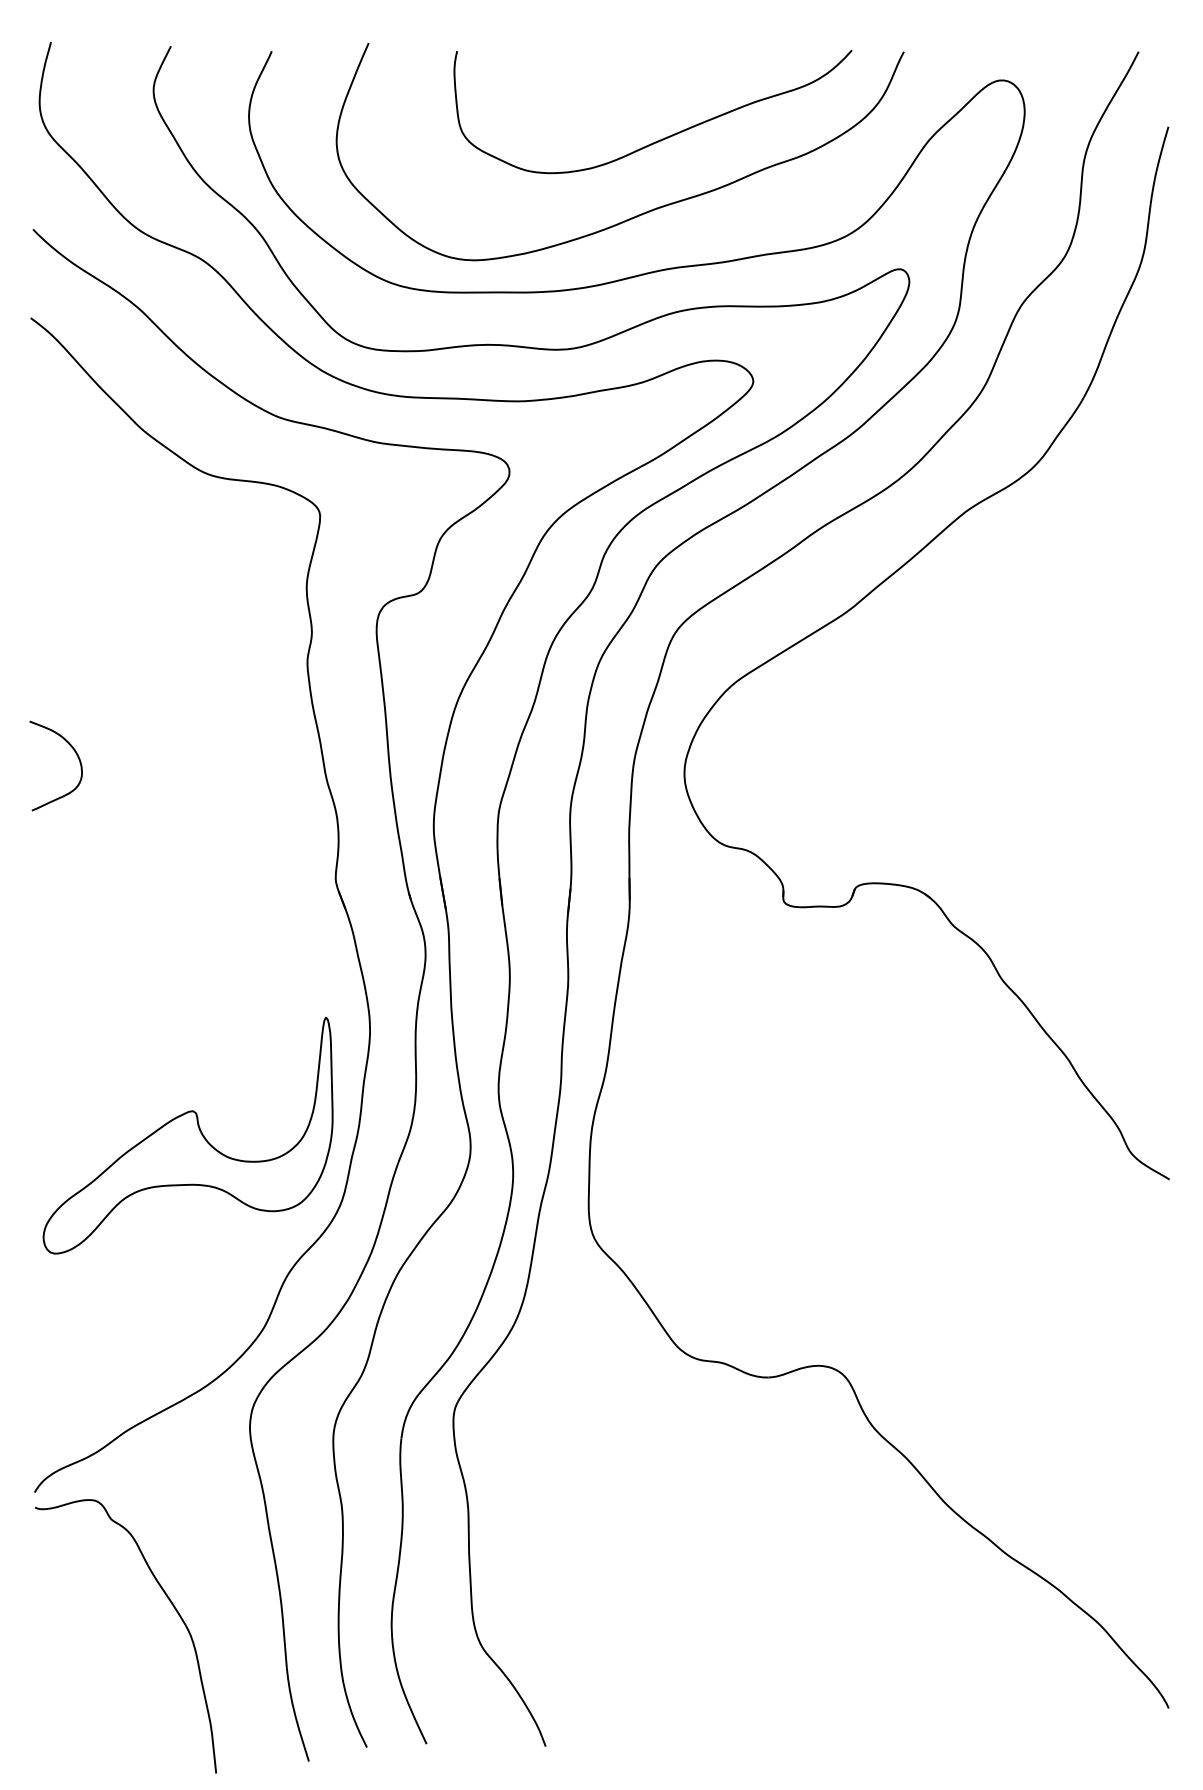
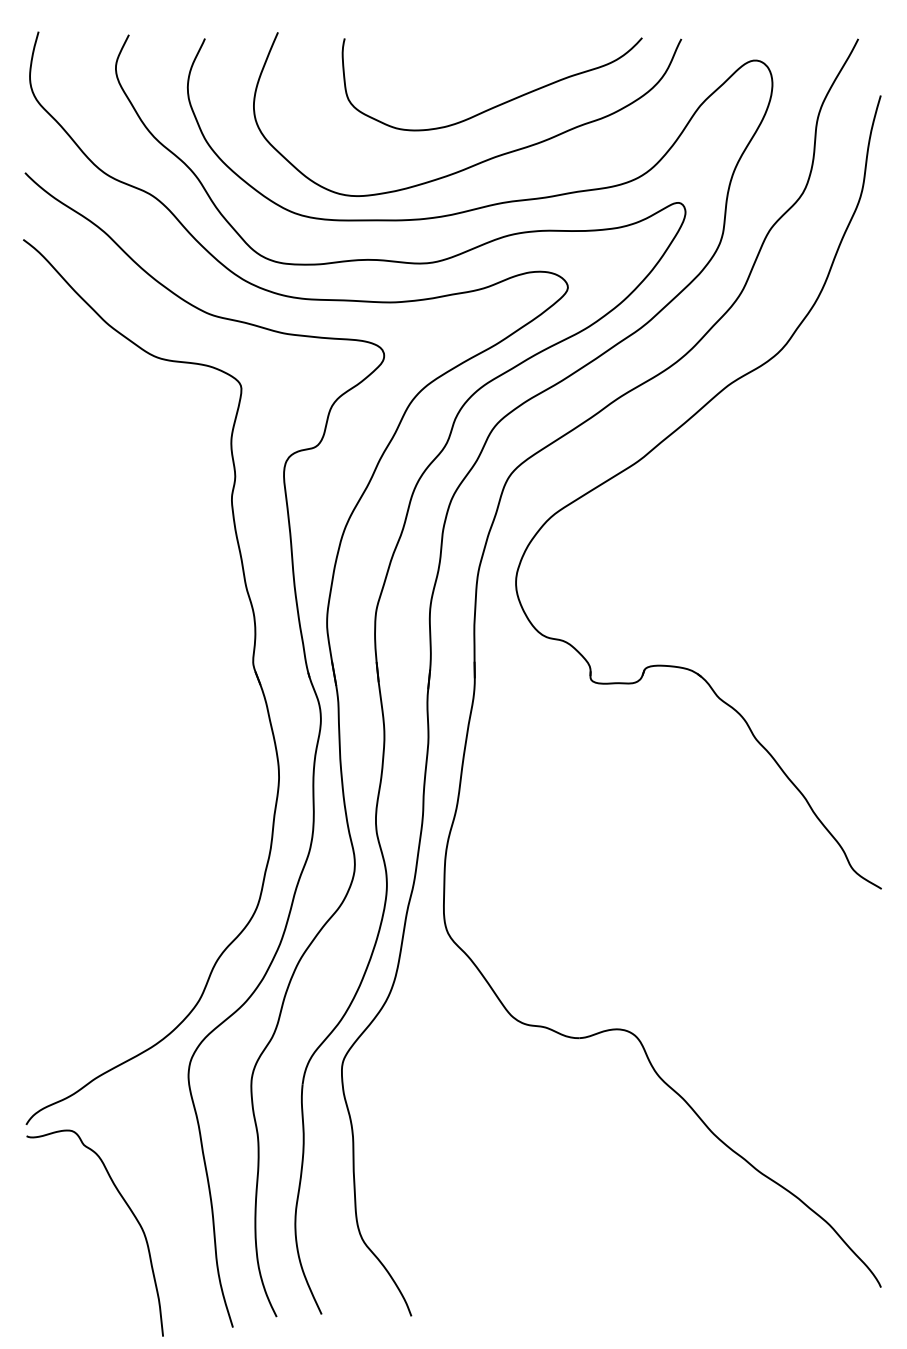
curve: (76, 755) -> (57, 569), removed
part: (187, 1135) -> (141, 855), removed

